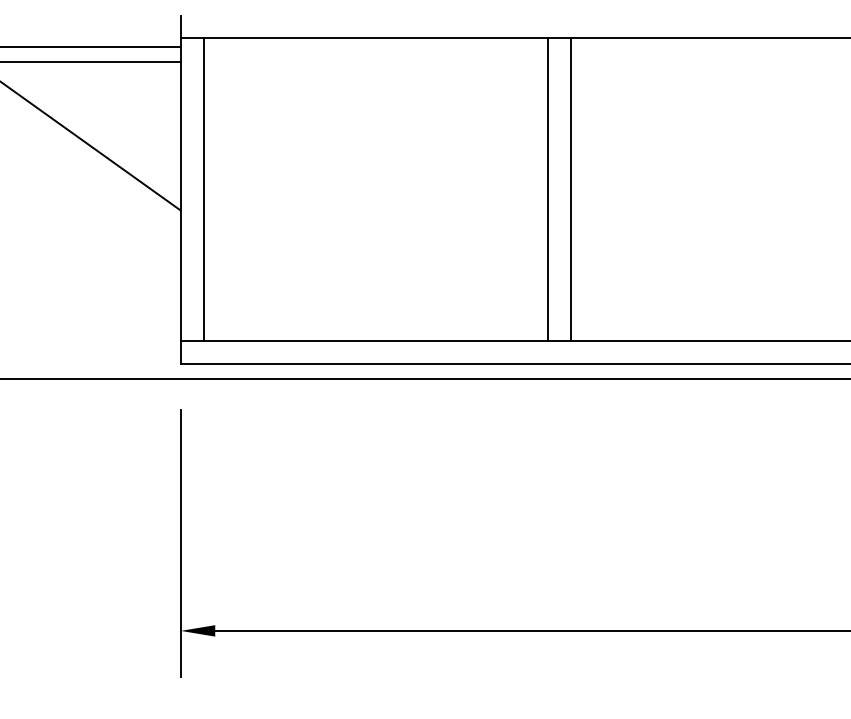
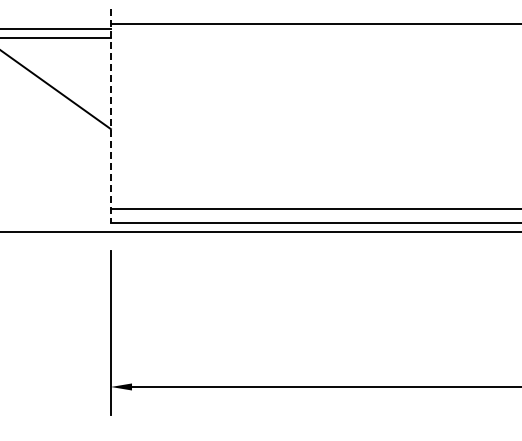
line: (204, 188) -> (125, 115), removed
line: (548, 188) -> (336, 115), removed
line: (571, 188) -> (350, 115), removed
line: (180, 189) -> (110, 116), solid -> dashed

